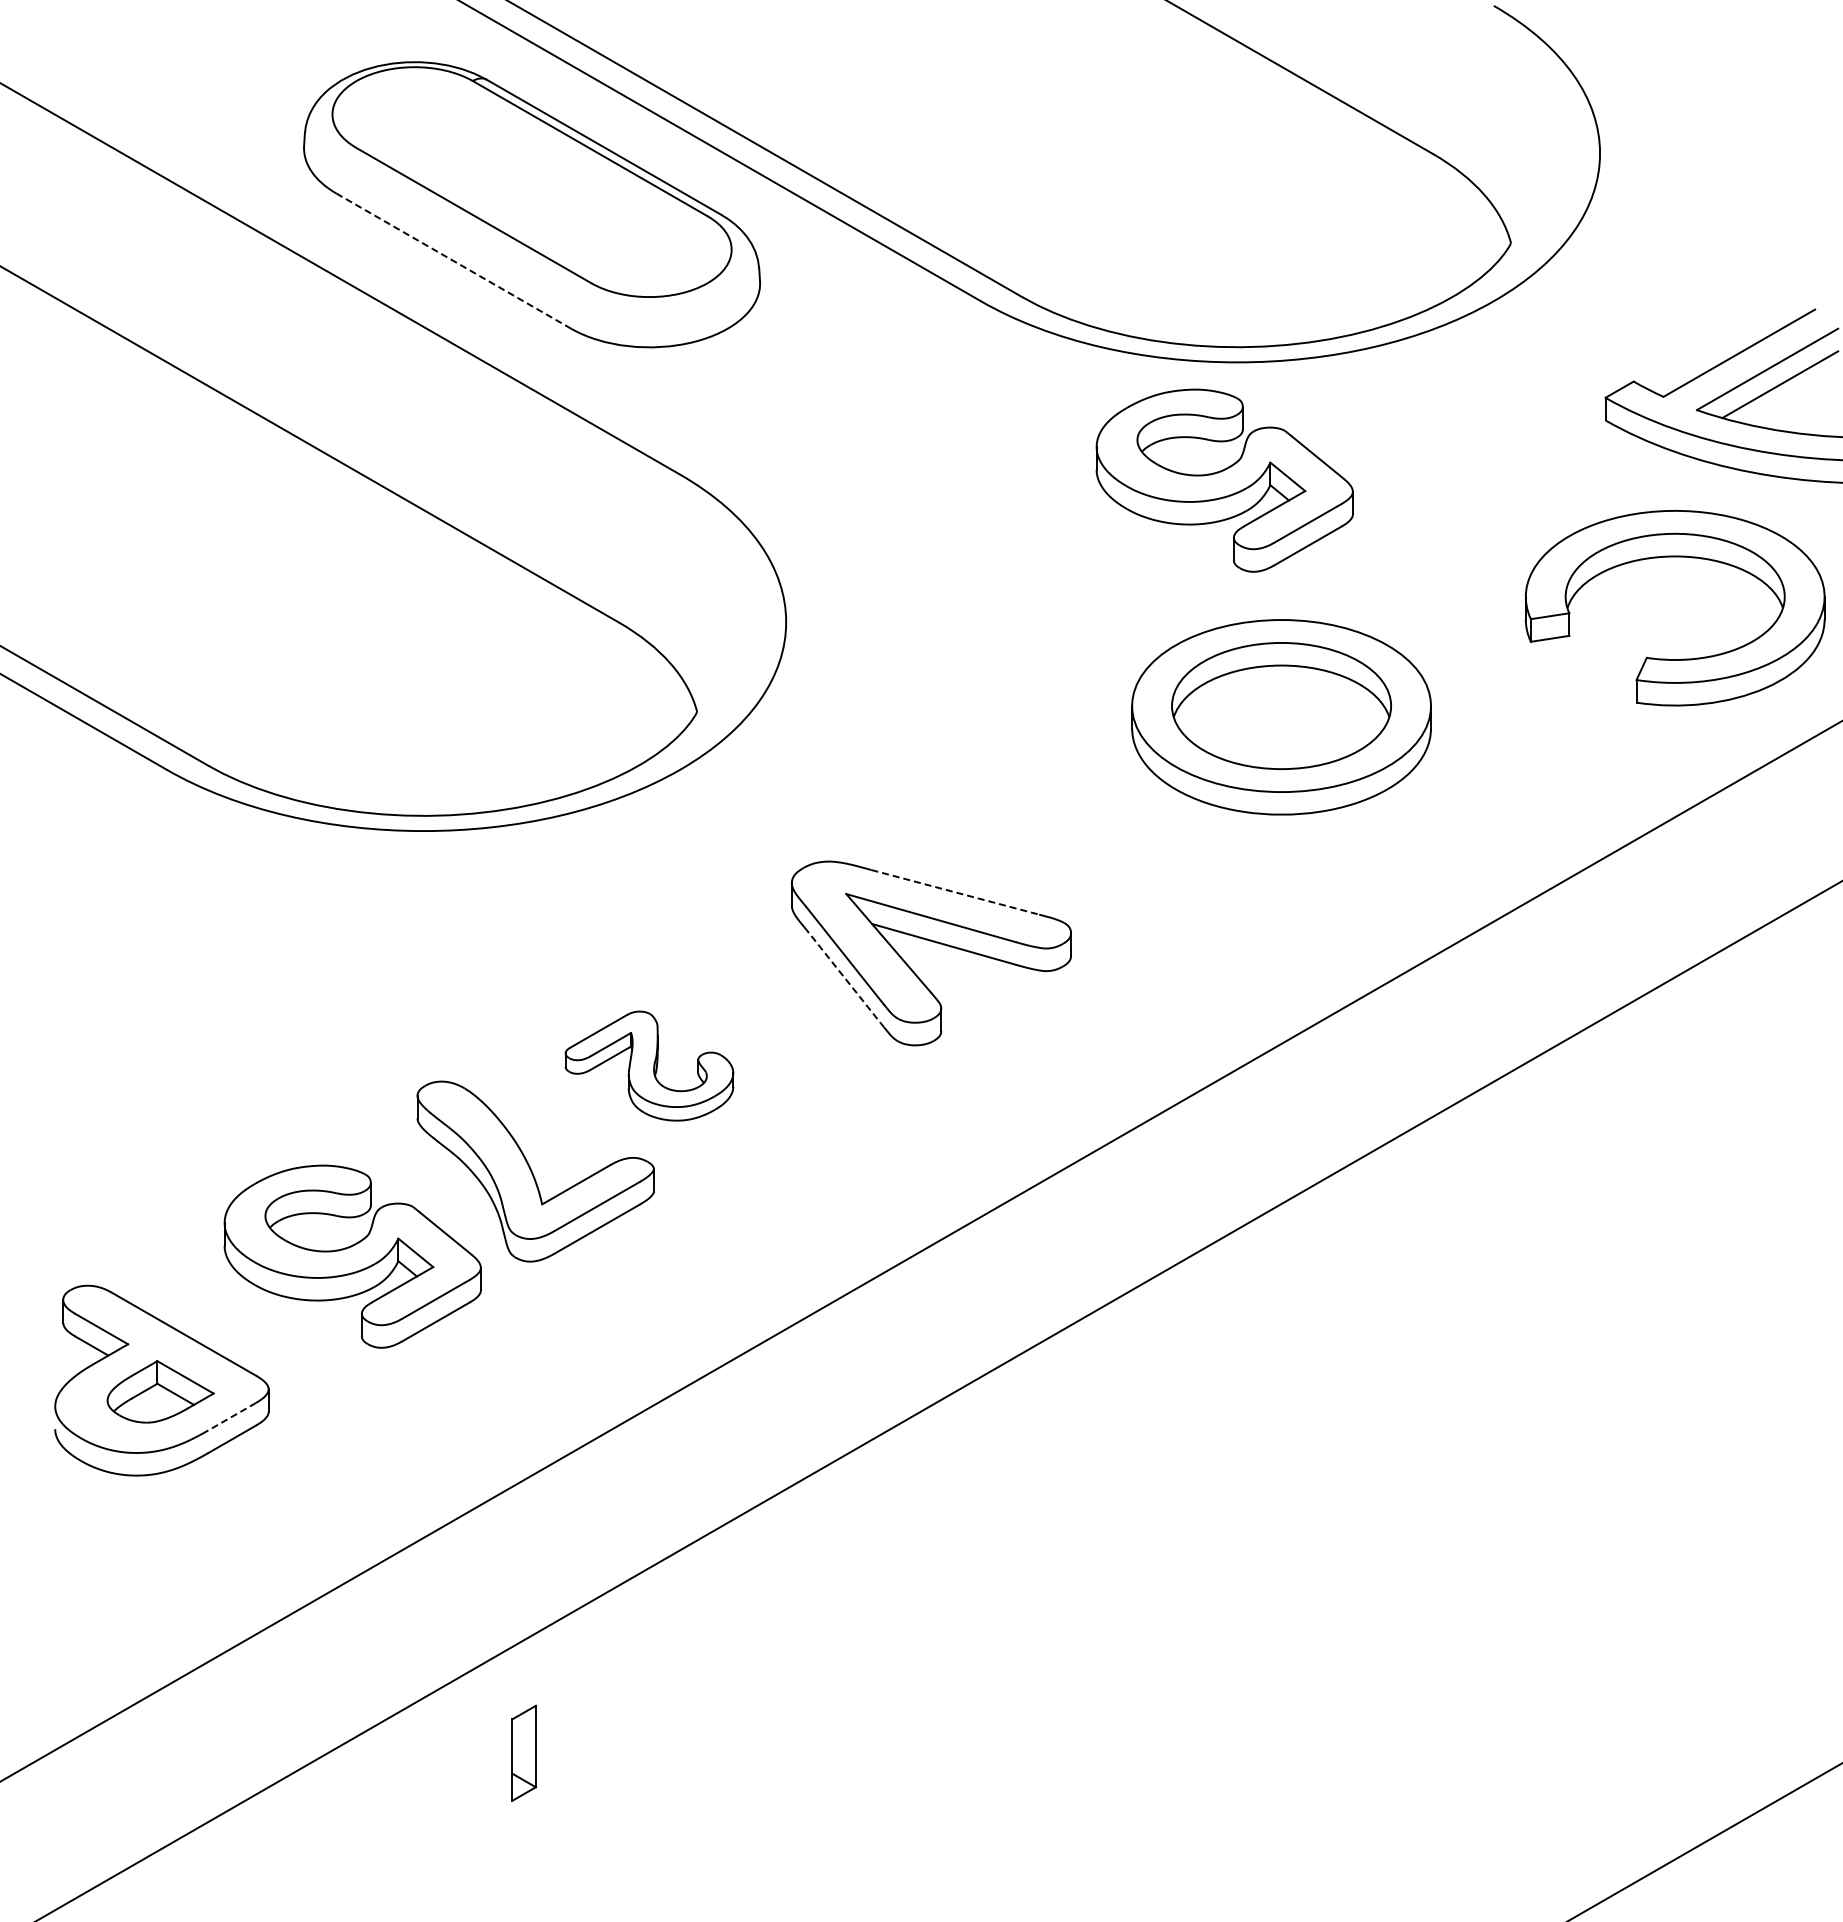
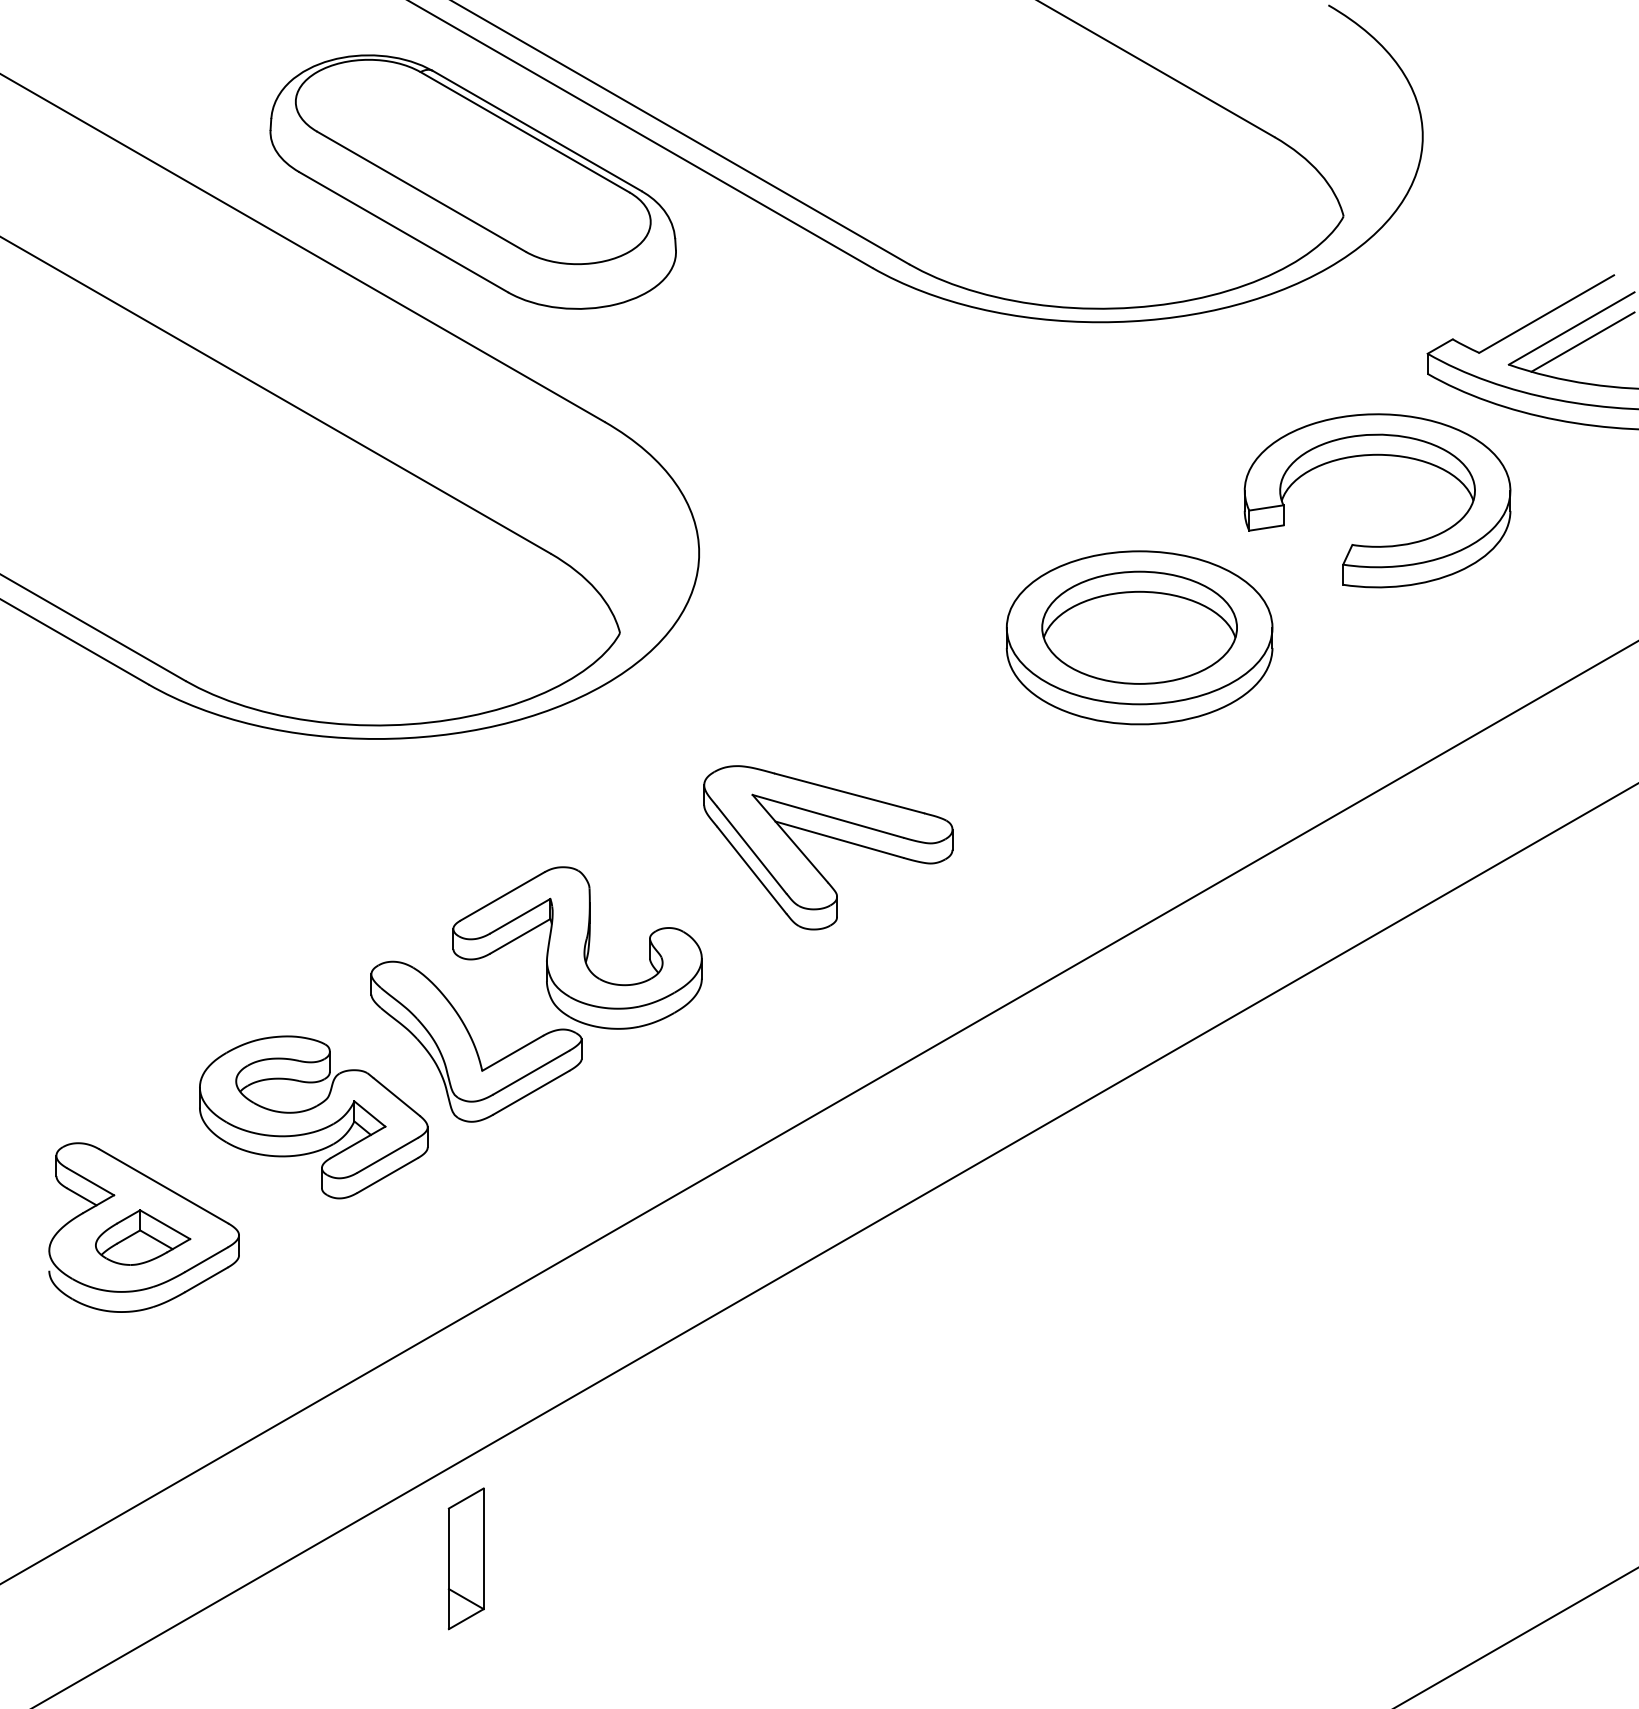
line: (453, 260) -> (403, 231), dashed -> solid
part: (1224, 480) -> (1088, 427), removed
part: (1667, 658) -> (1370, 545), moved
line: (955, 892) -> (849, 793), dashed -> solid
line: (845, 978) -> (751, 870), dashed -> solid
part: (649, 1065) -> (577, 947), size x1.67
line: (232, 1416) -> (206, 1259), dashed -> solid
part: (523, 1753) -> (465, 1559), size x1.67

